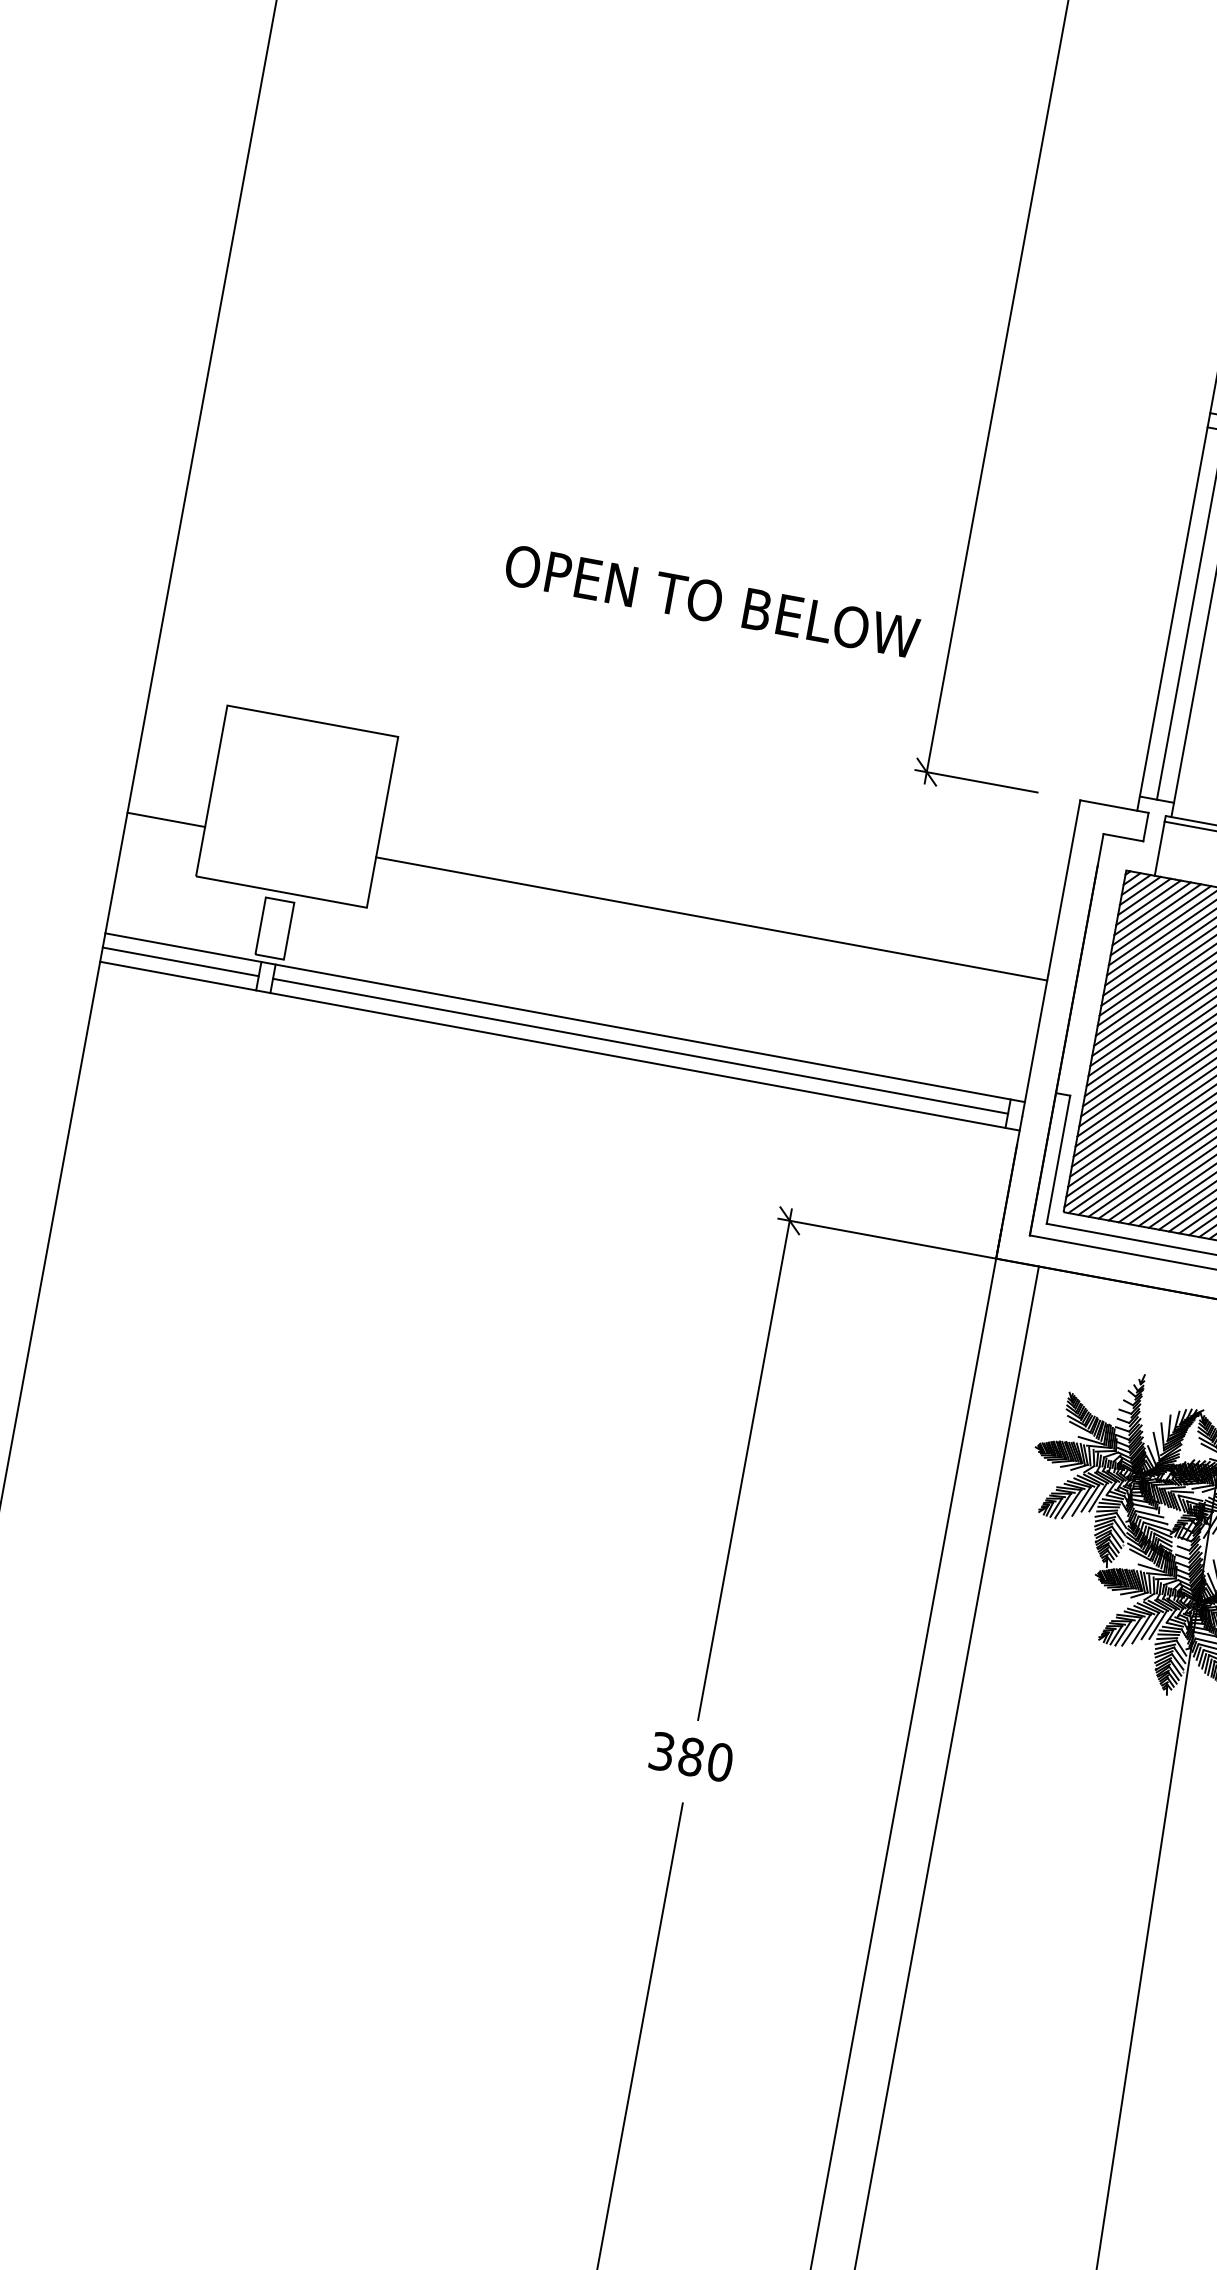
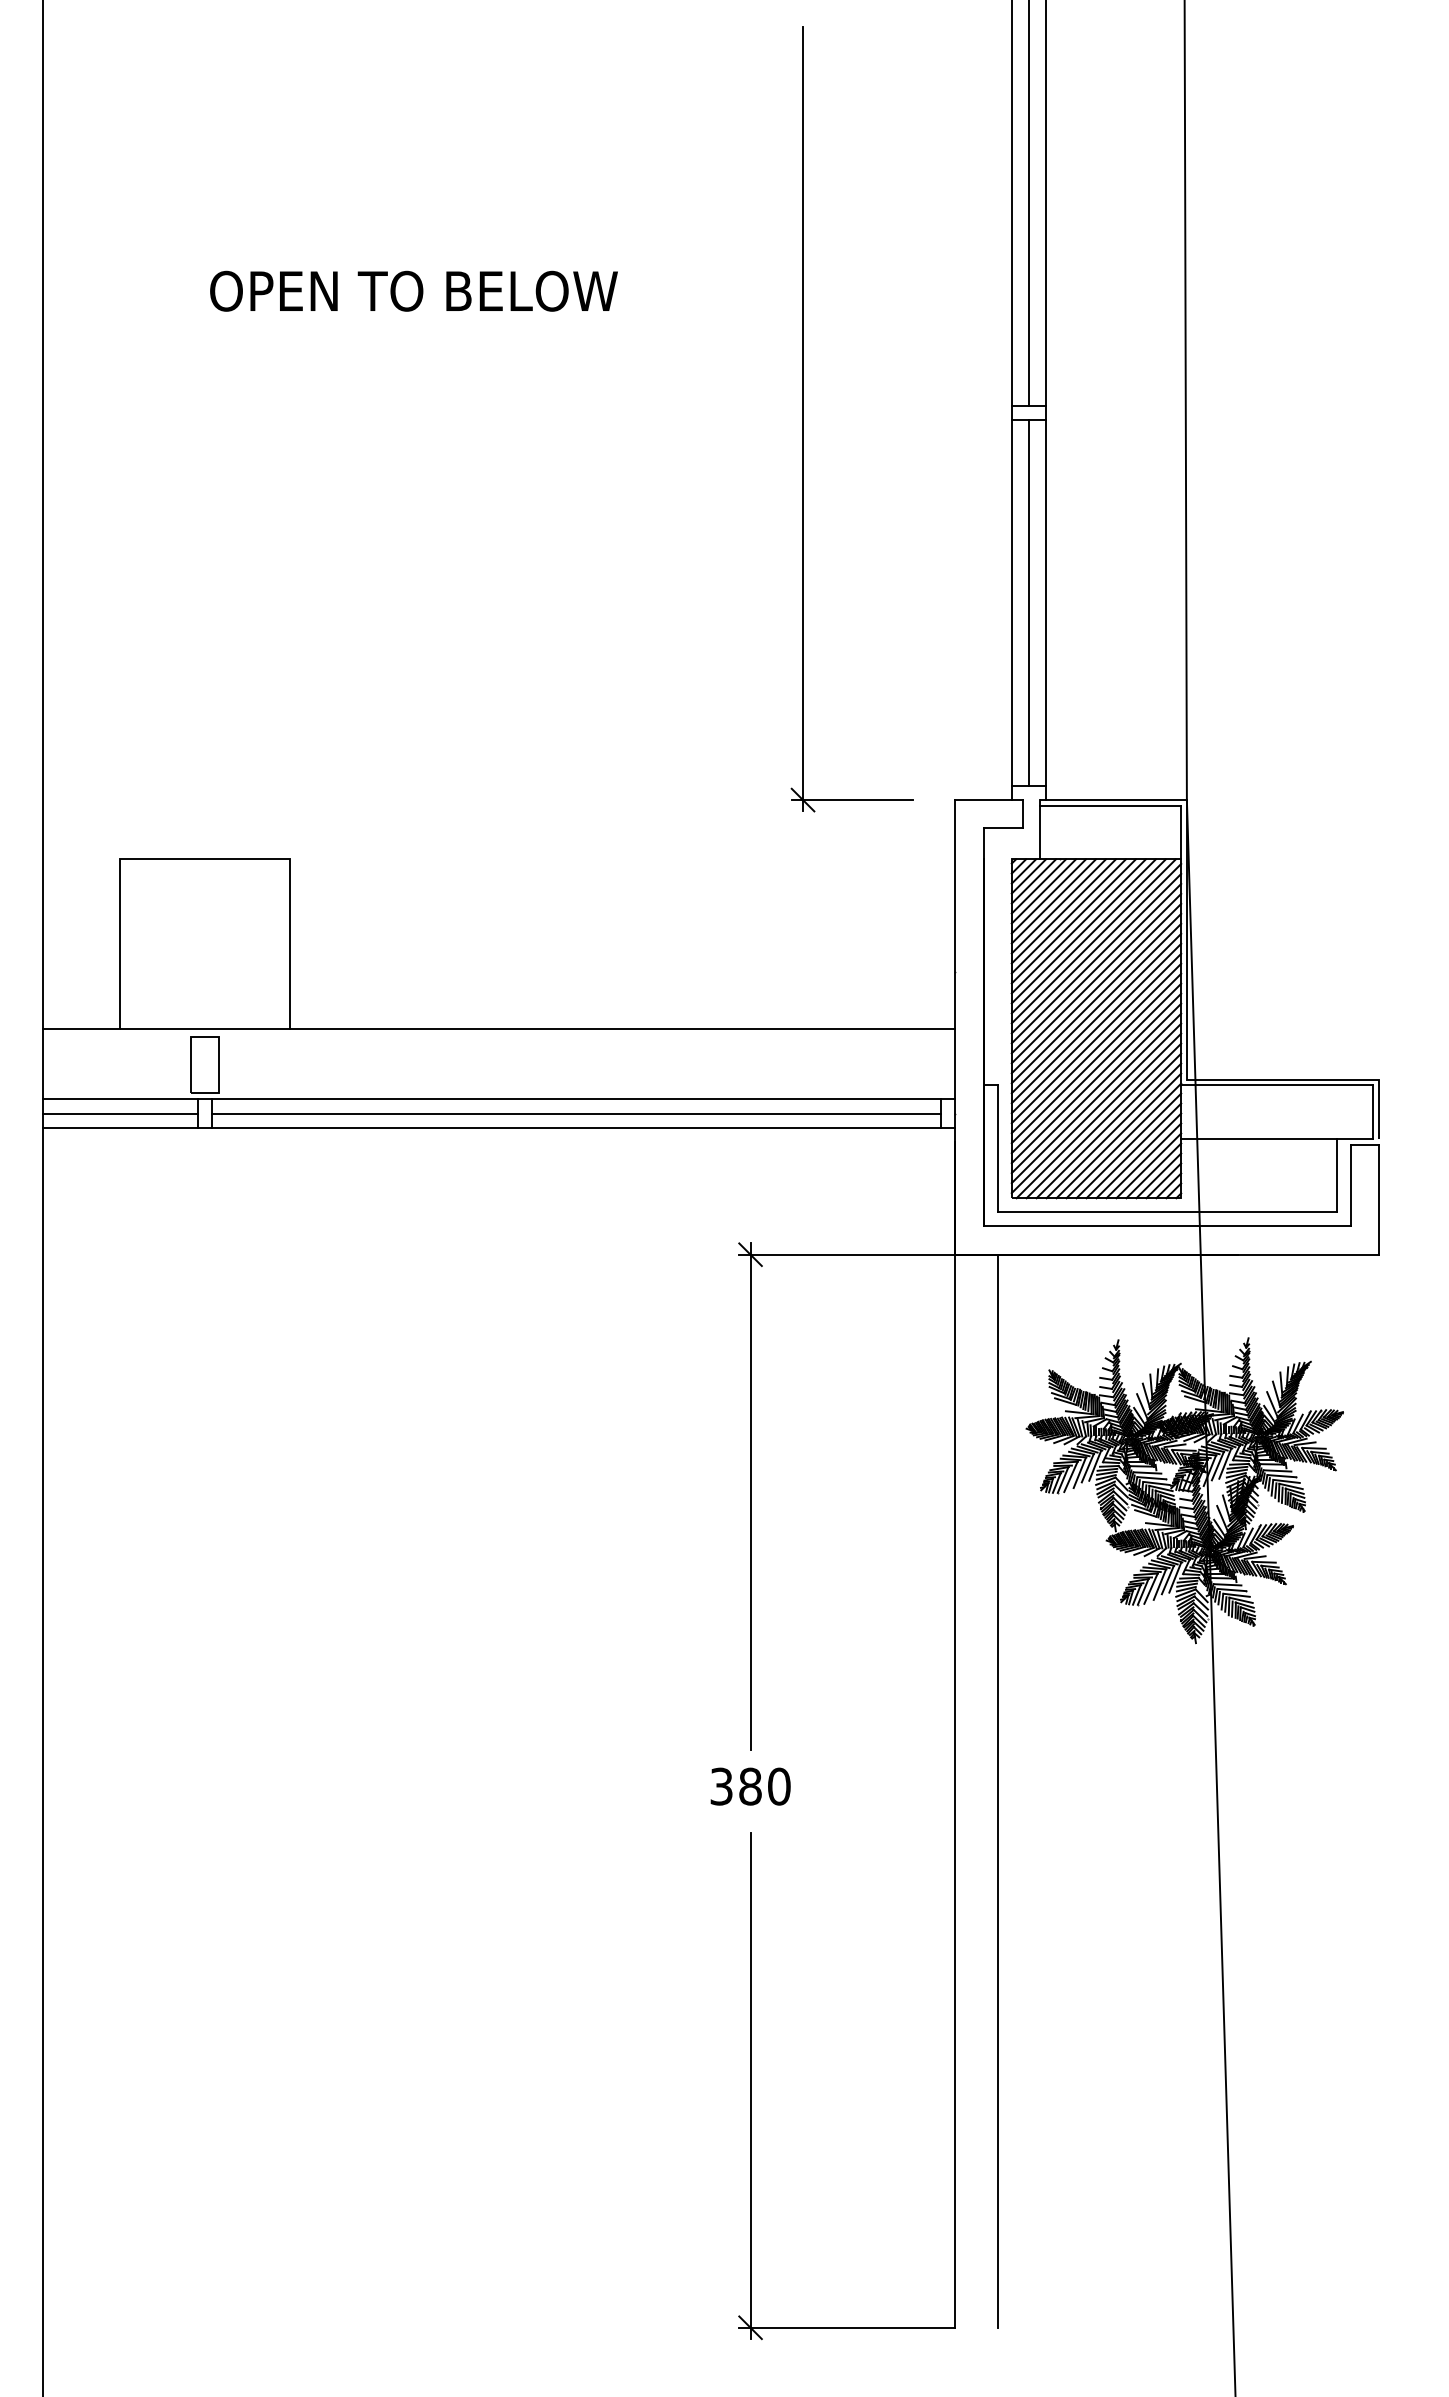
text: (711, 600) -> (413, 290), moved
line: (166, 819) -> (81, 1028), moved
line: (711, 918) -> (622, 1028), moved

